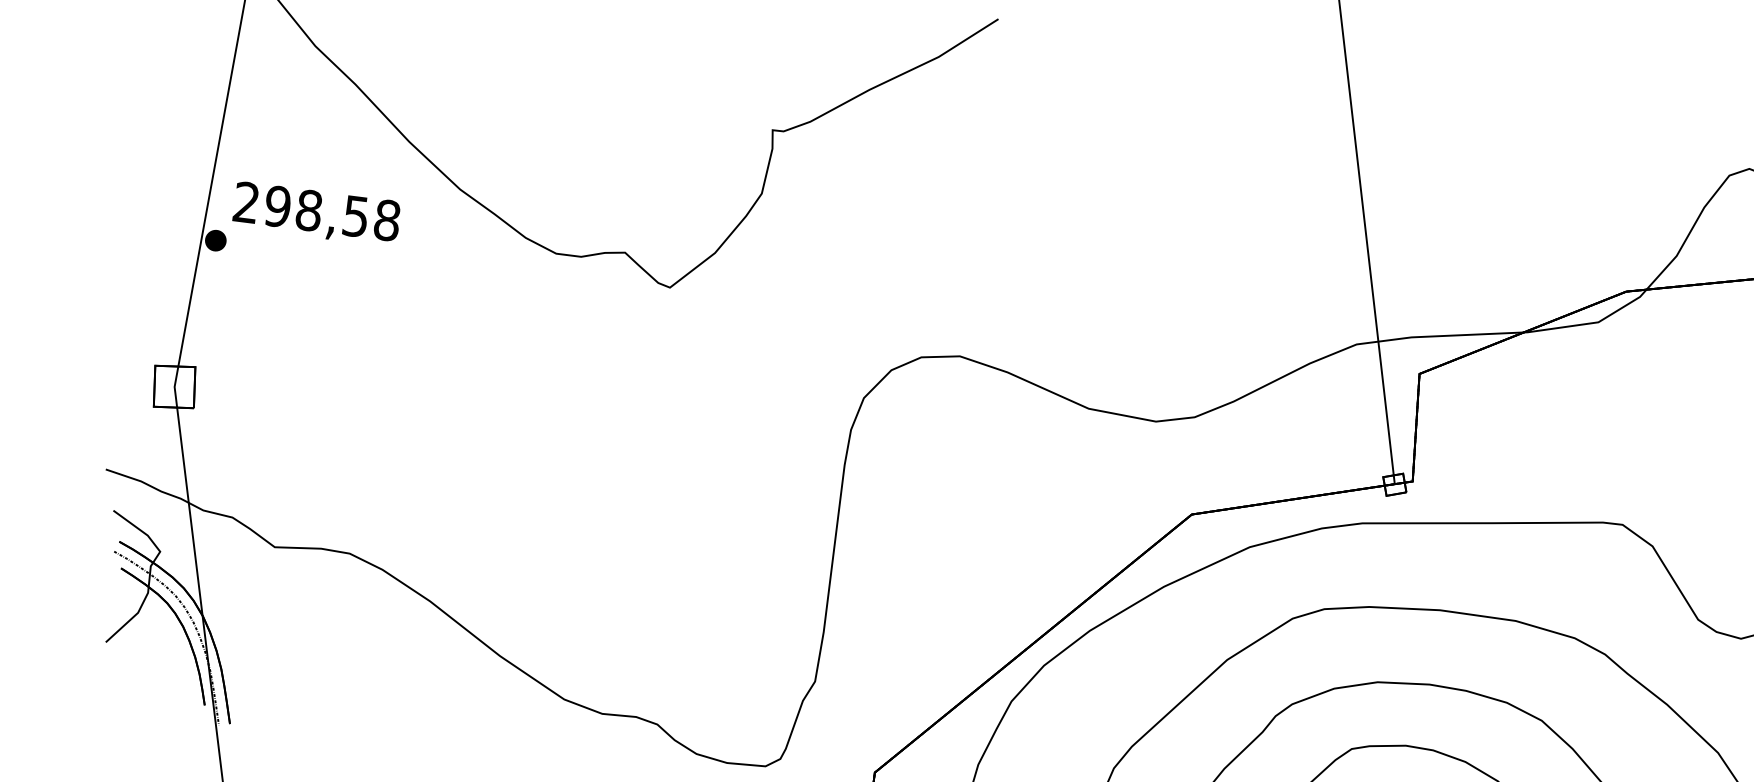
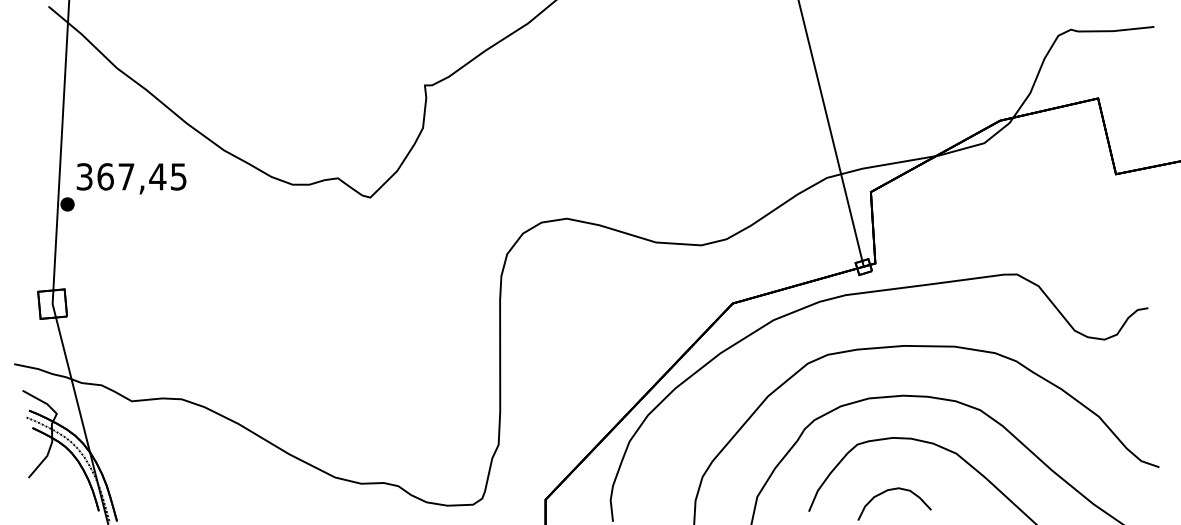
text: (316, 210) -> (131, 176), 298,58 -> 367,45

